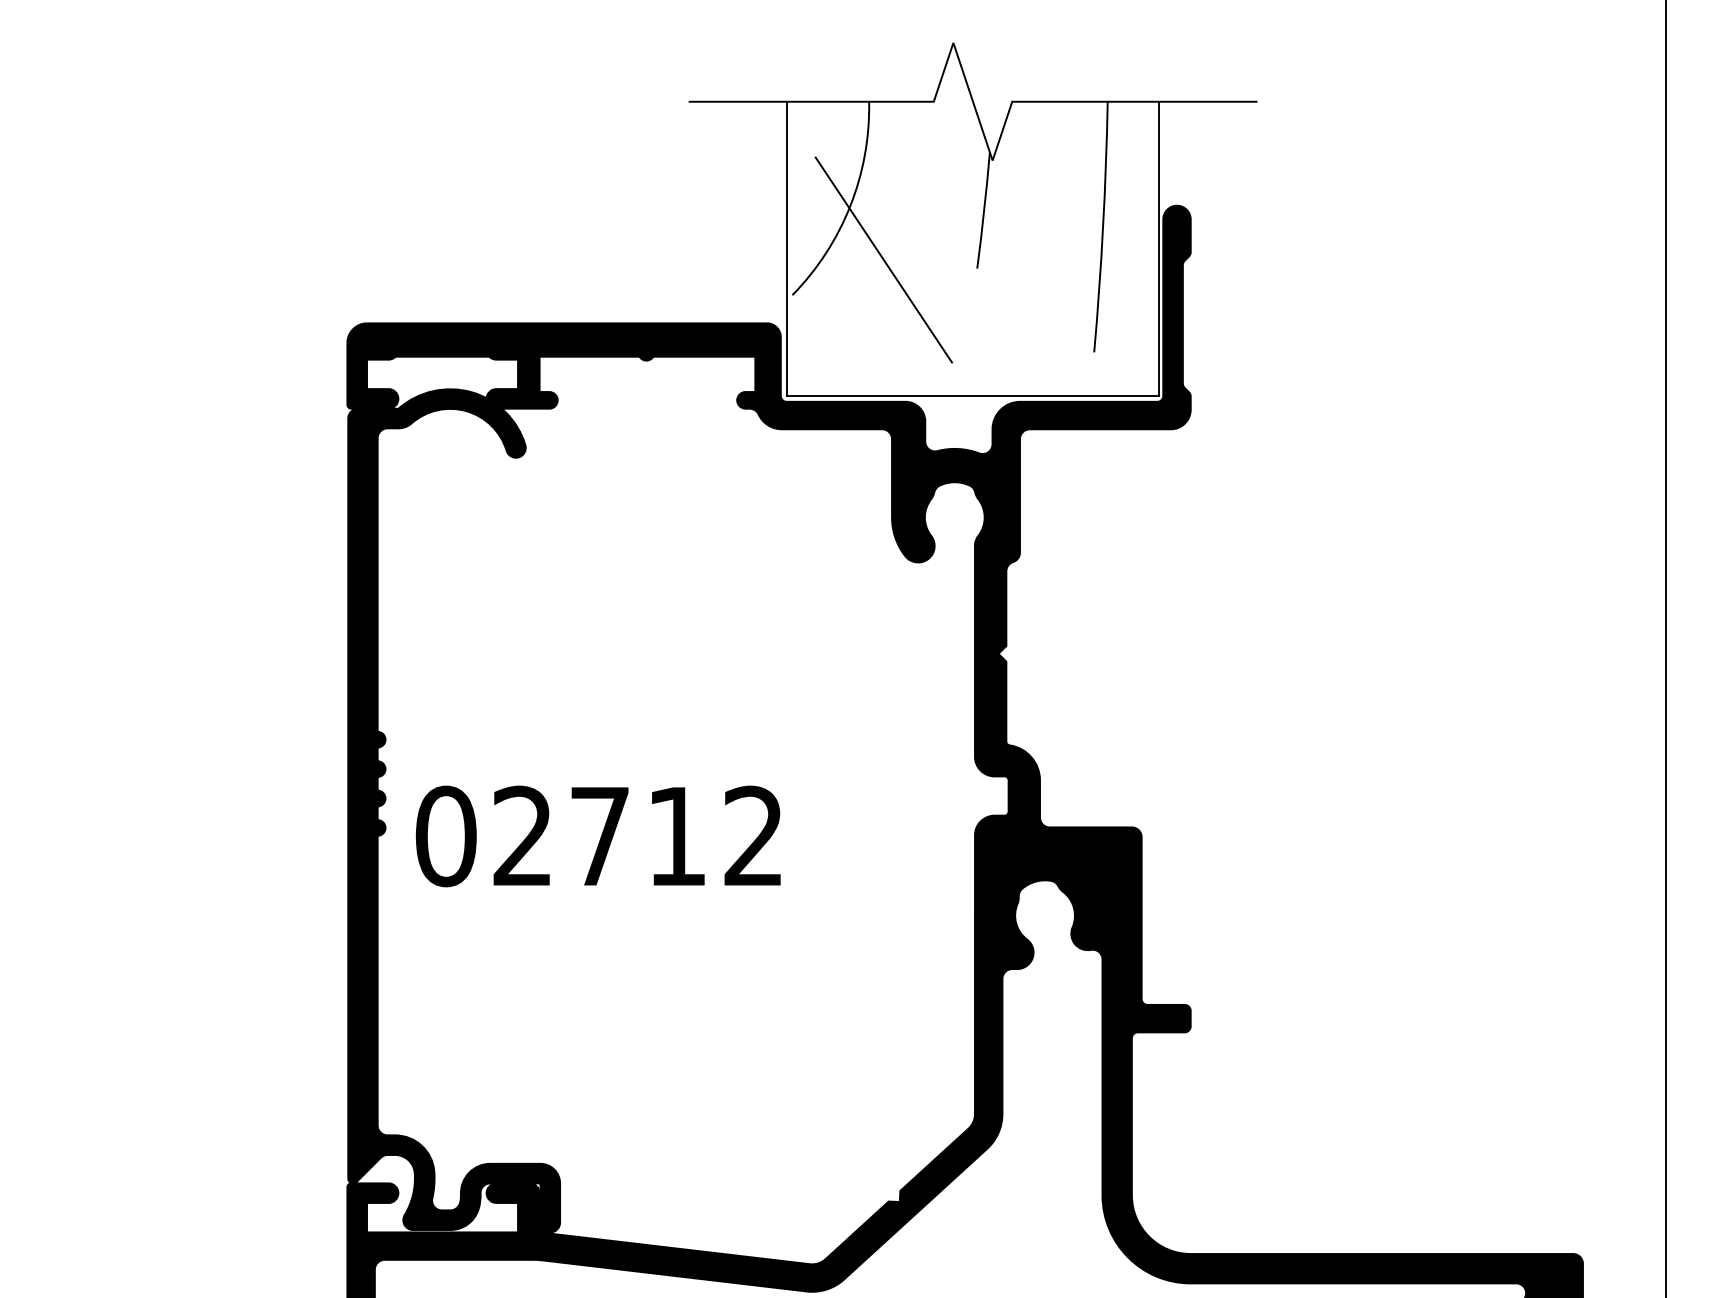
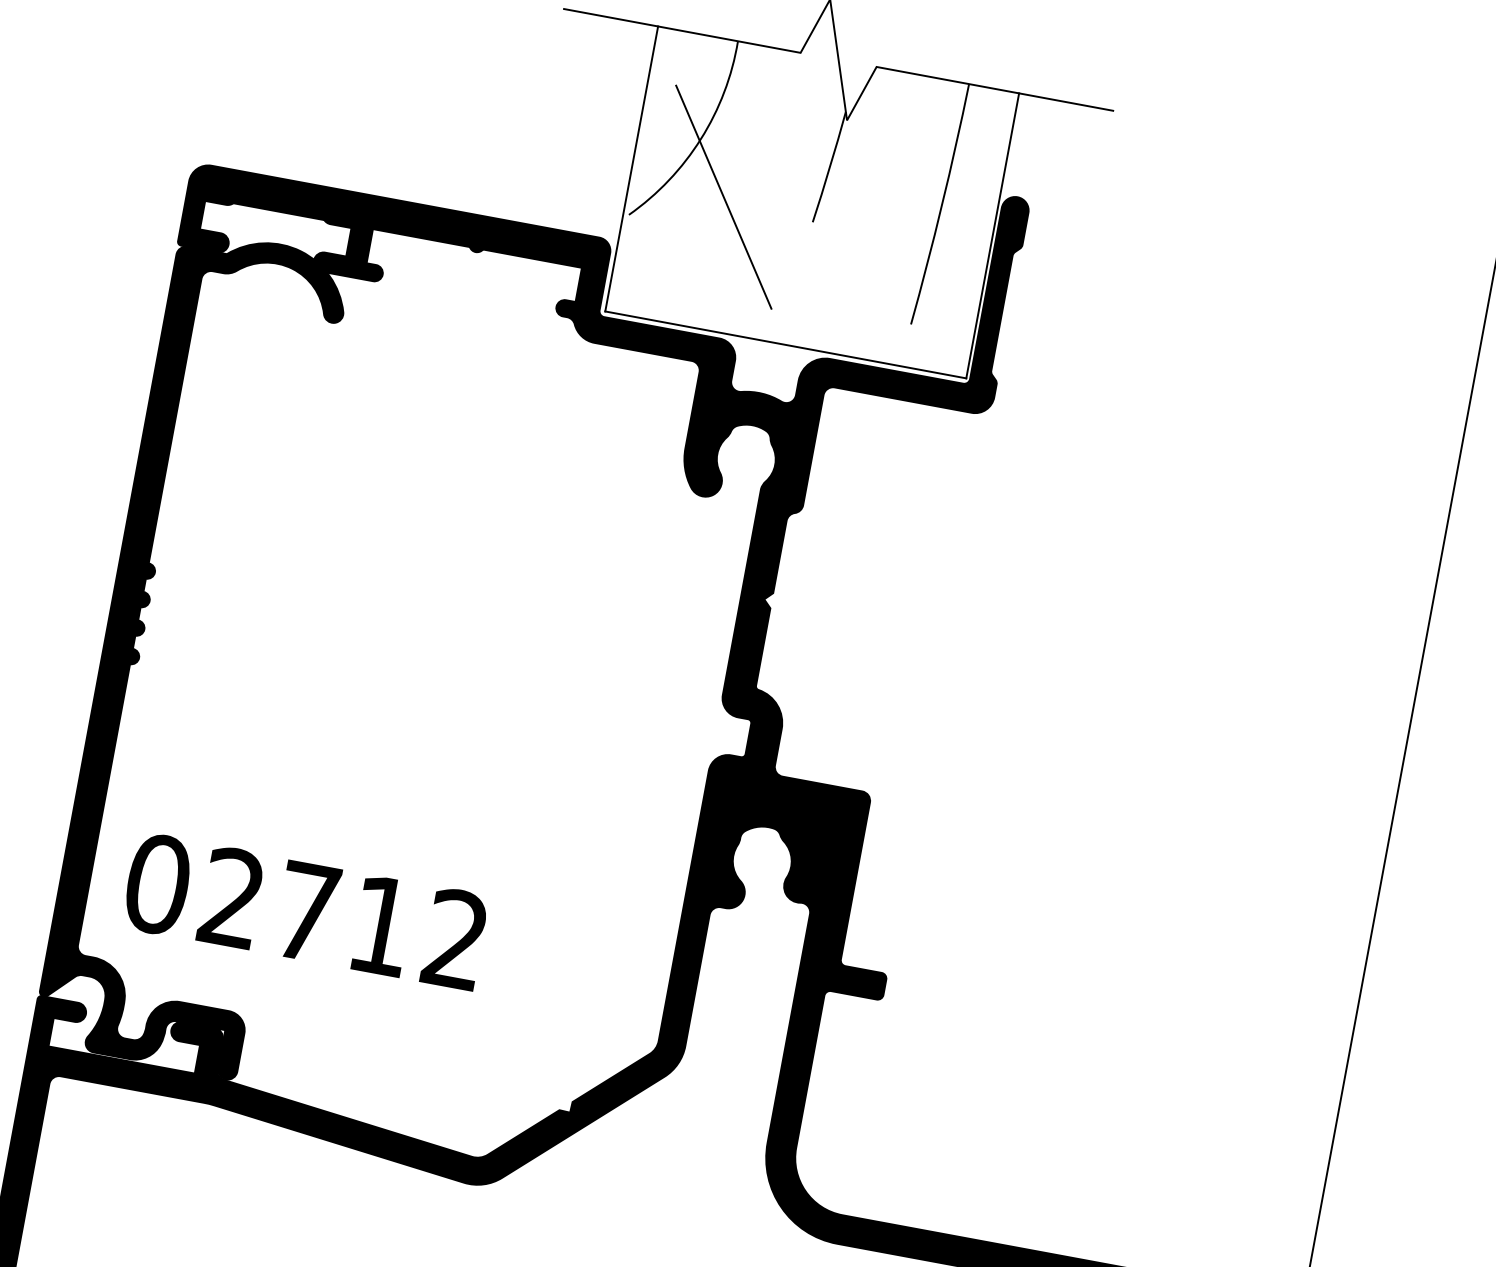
text: (597, 836) -> (304, 911), moved

